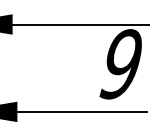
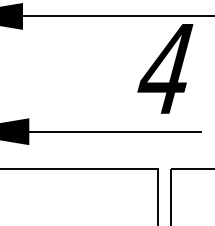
text: (120, 63) -> (165, 68), 9 -> 4

